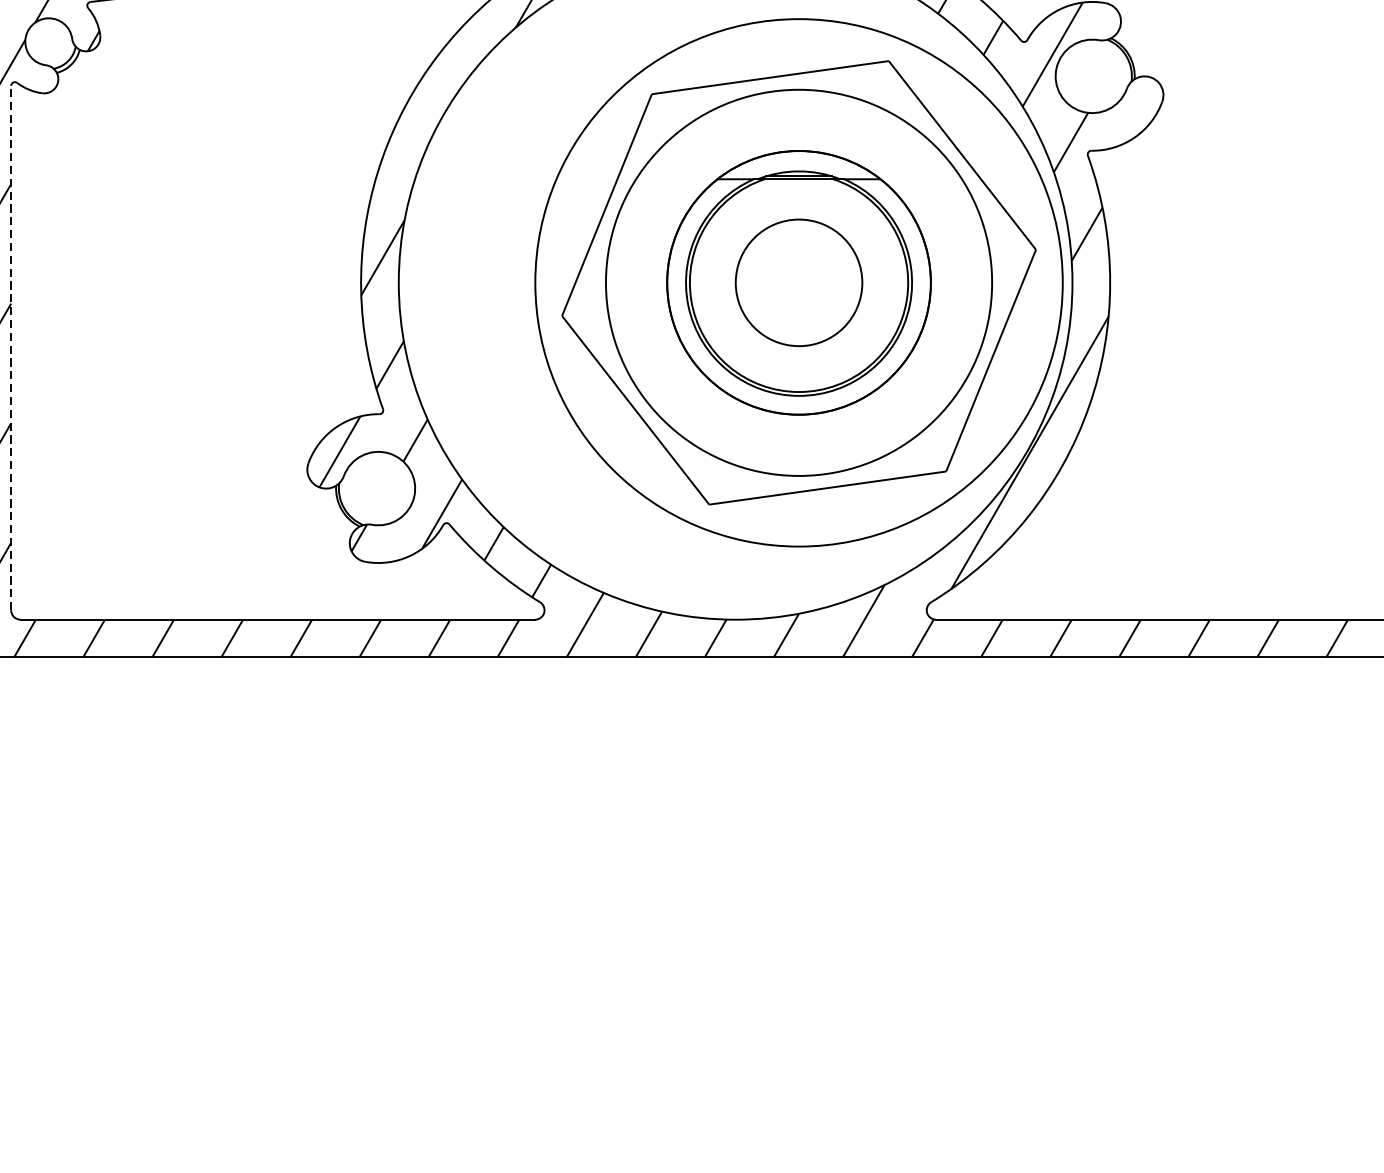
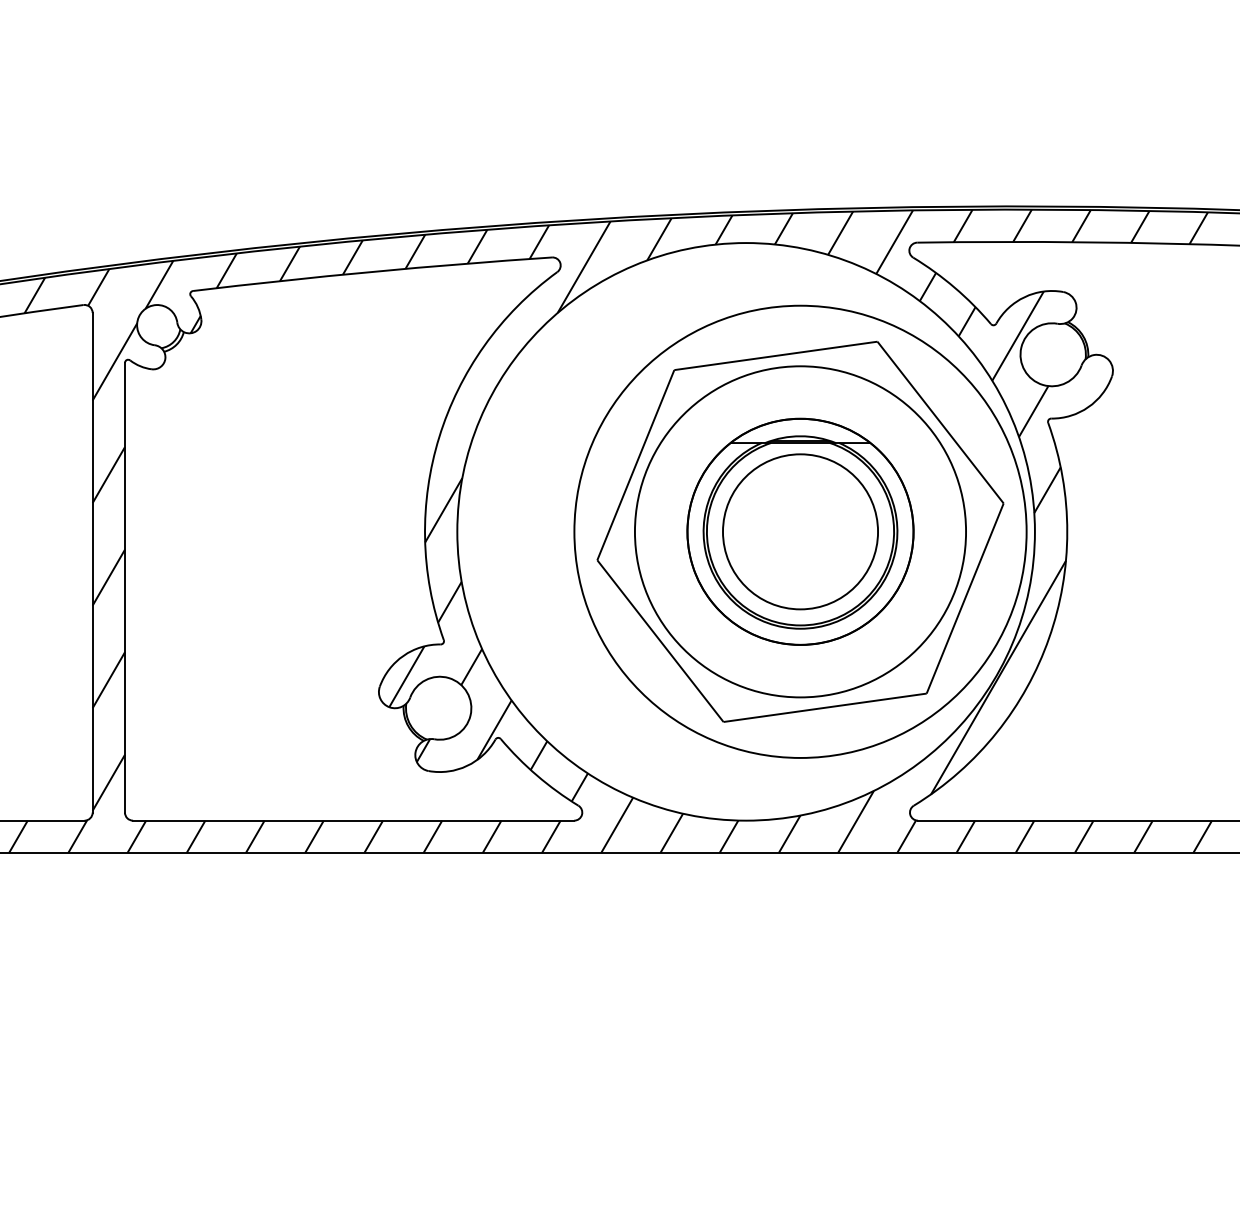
circle: (799, 282) -> (800, 531), size x1.43
line: (10, 347) -> (124, 587), dashed -> solid

